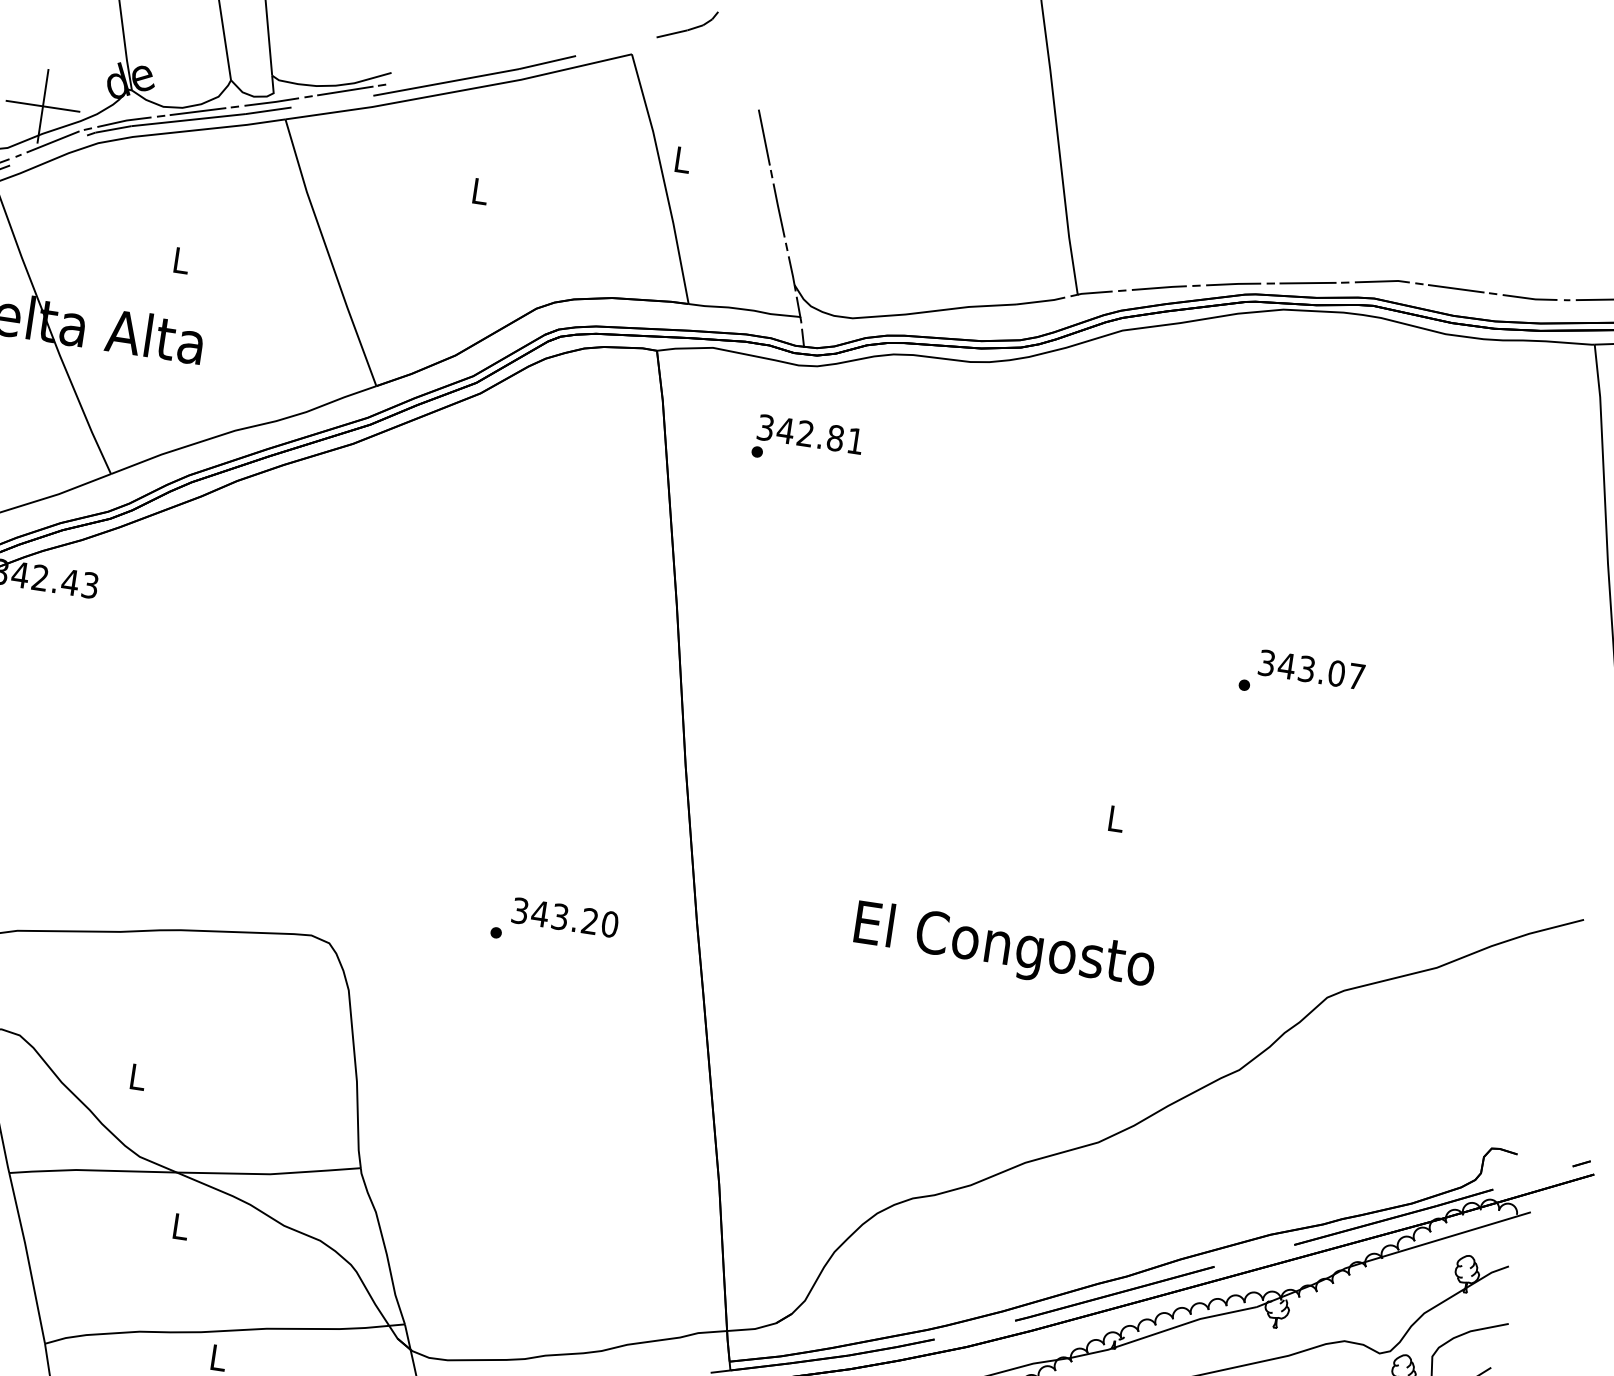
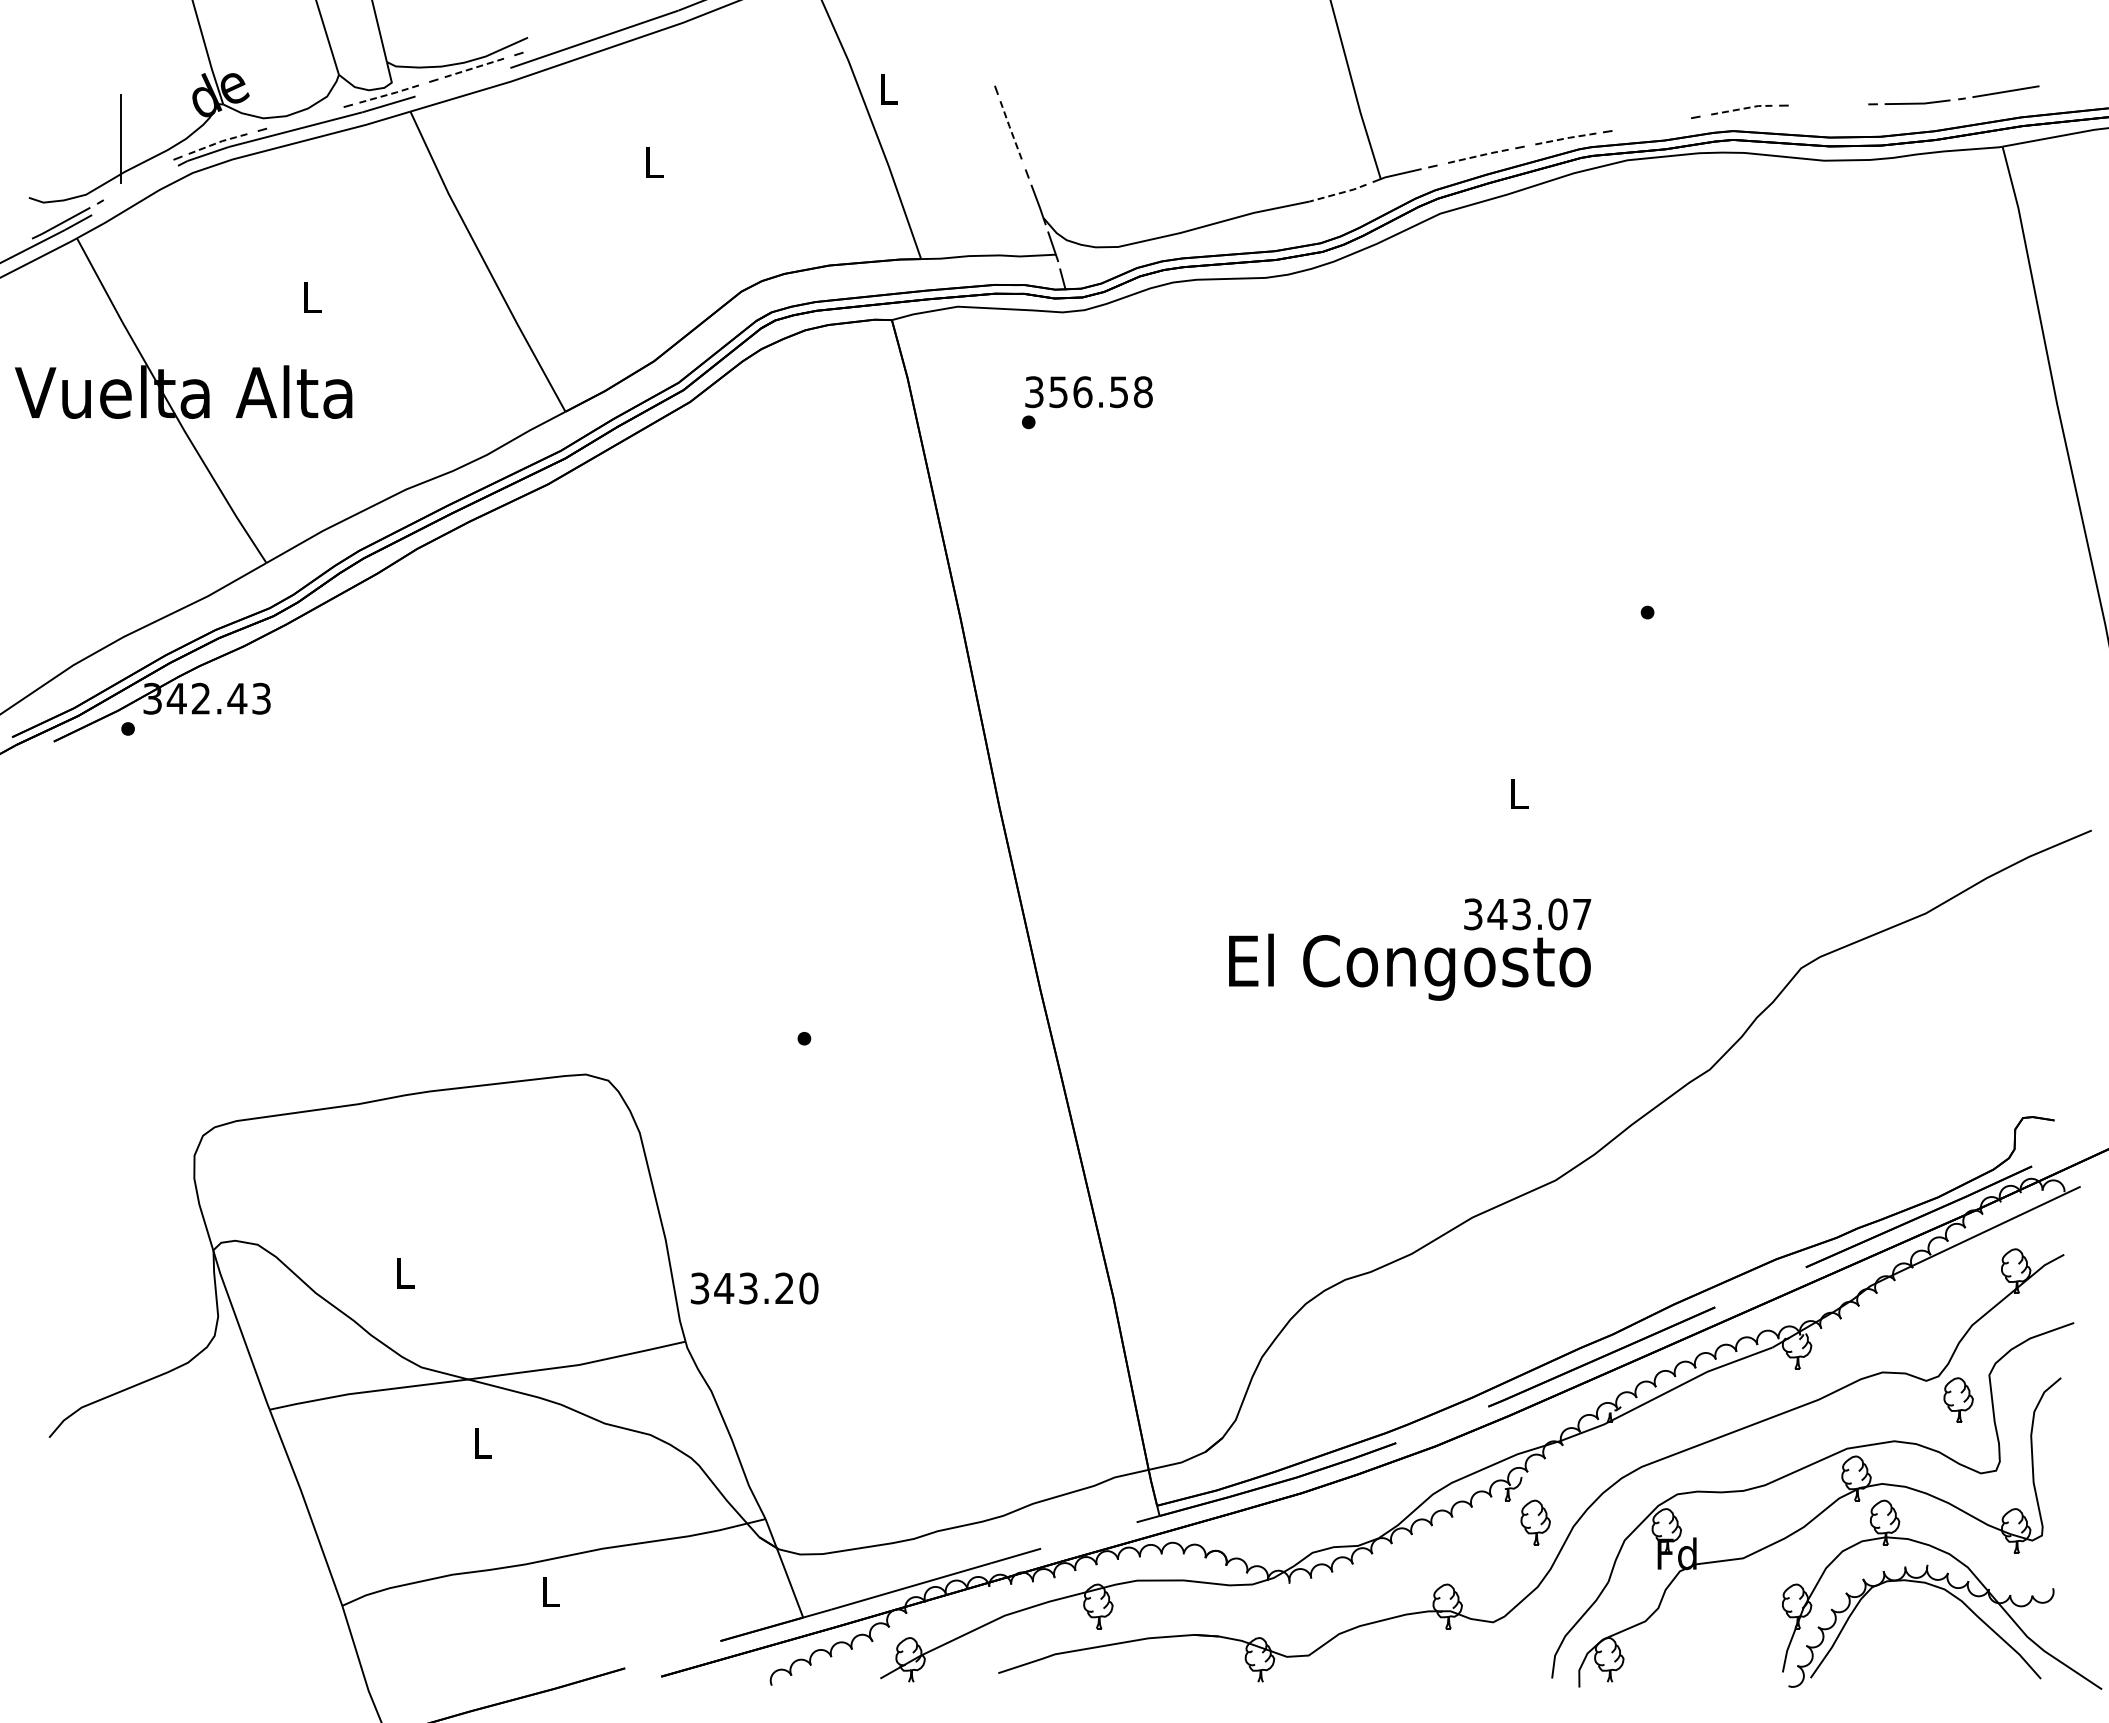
line: (345, 91) -> (476, 67), solid -> dashed
line: (272, 102) -> (391, 93), solid -> dashed
line: (42, 106) -> (120, 139), removed
line: (198, 111) -> (305, 117), removed
line: (125, 120) -> (220, 141), solid -> dashed
line: (764, 137) -> (981, 48), removed
line: (52, 141) -> (138, 179), removed
line: (778, 209) -> (1011, 131), solid -> dashed
line: (1383, 281) -> (1740, 109), solid -> dashed
line: (1234, 283) -> (1564, 138), solid -> dashed
line: (1307, 283) -> (1651, 124), removed
line: (1160, 287) -> (1477, 156), solid -> dashed
line: (1456, 288) -> (1828, 104), removed
line: (1041, 301) -> (1338, 193), solid -> dashed
text: (820, 436) -> (1100, 392), 342.81 -> 356.58
text: (1311, 669) -> (1527, 914), moved
text: (565, 917) -> (754, 1288), moved

